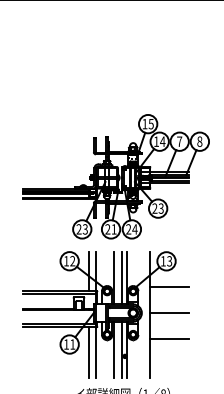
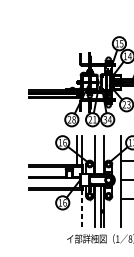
text: (84, 229) -> (73, 119), 23 -> 28
text: (128, 229) -> (105, 119), 24 -> 34
text: (72, 261) -> (64, 142), 12 -> 16
line: (122, 278) -> (100, 155), removed
text: (72, 344) -> (64, 202), 11 -> 16
line: (89, 351) -> (77, 207), removed
line: (96, 352) -> (82, 208), solid -> dashed

